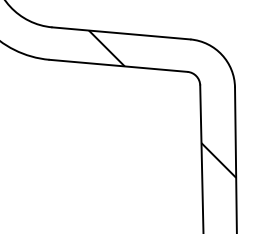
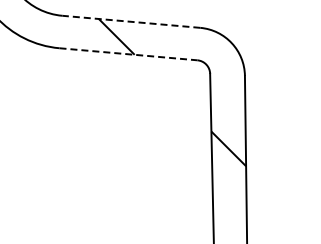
line: (120, 33) -> (130, 21), solid -> dashed
line: (118, 66) -> (128, 54), solid -> dashed

